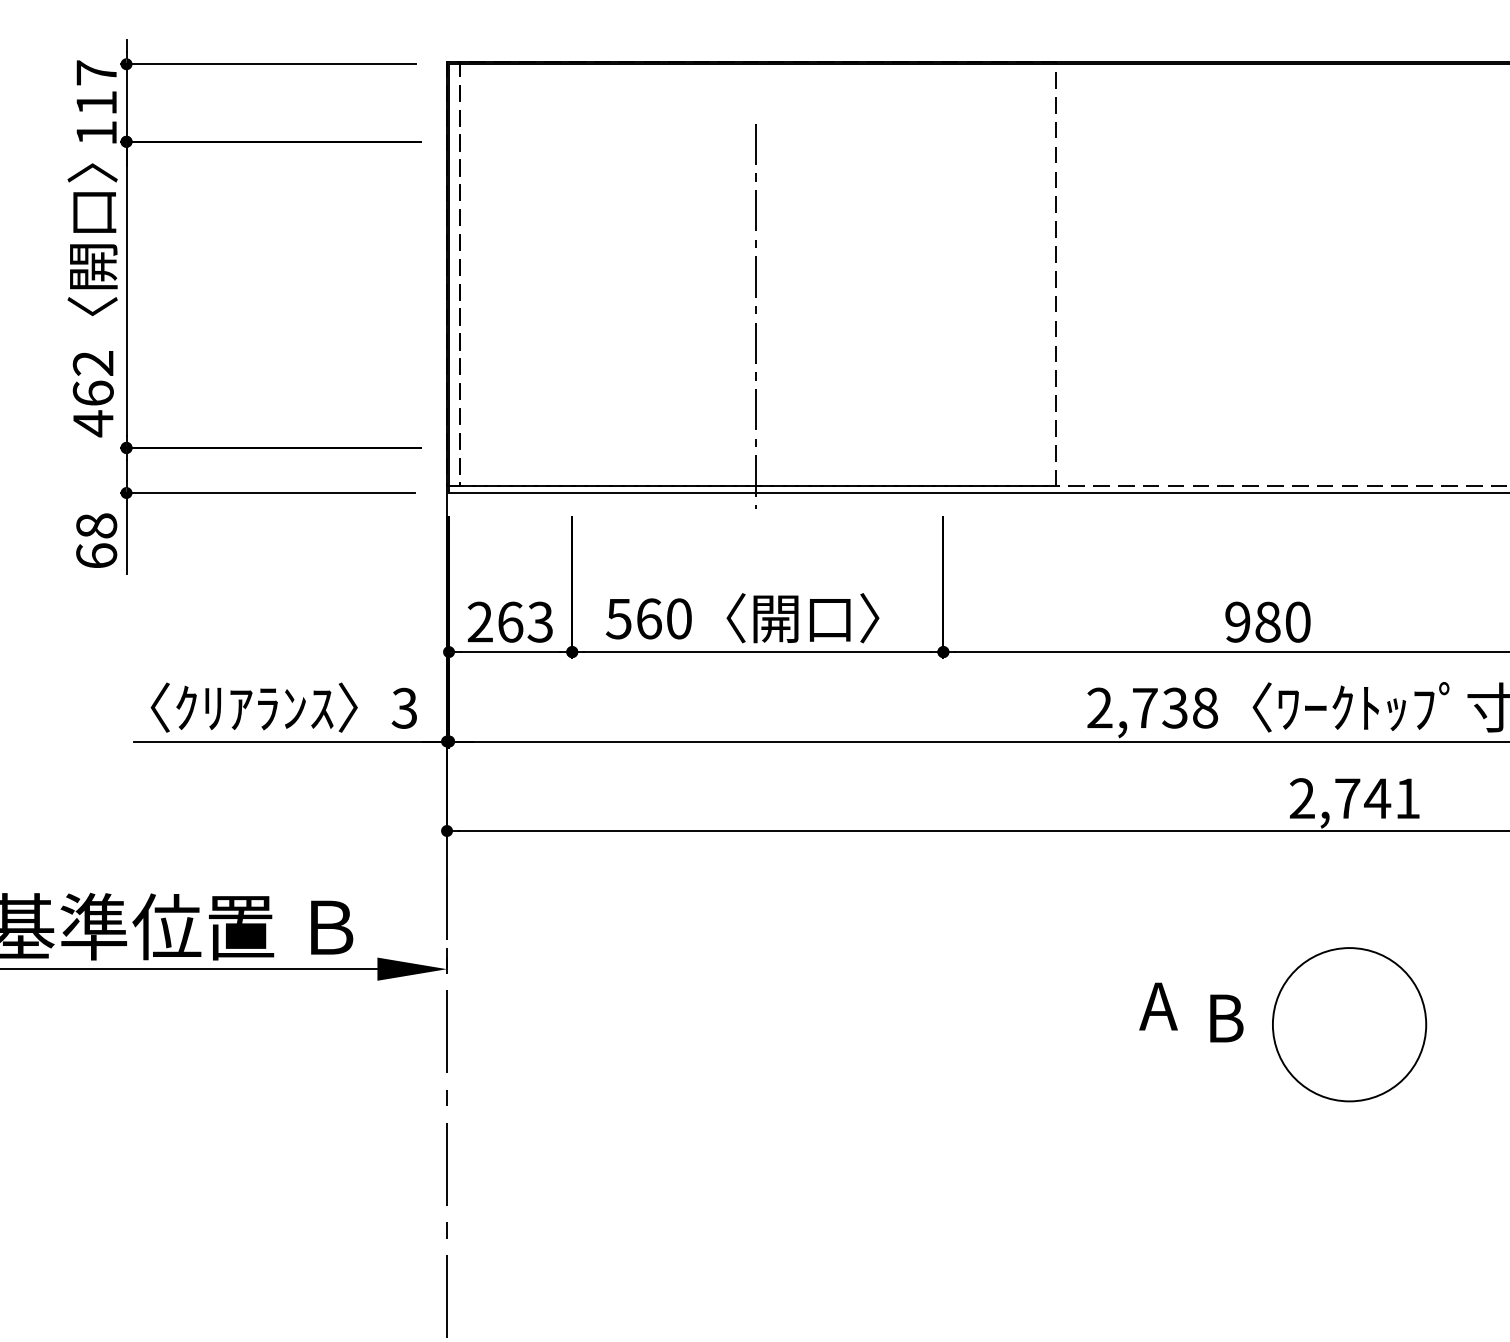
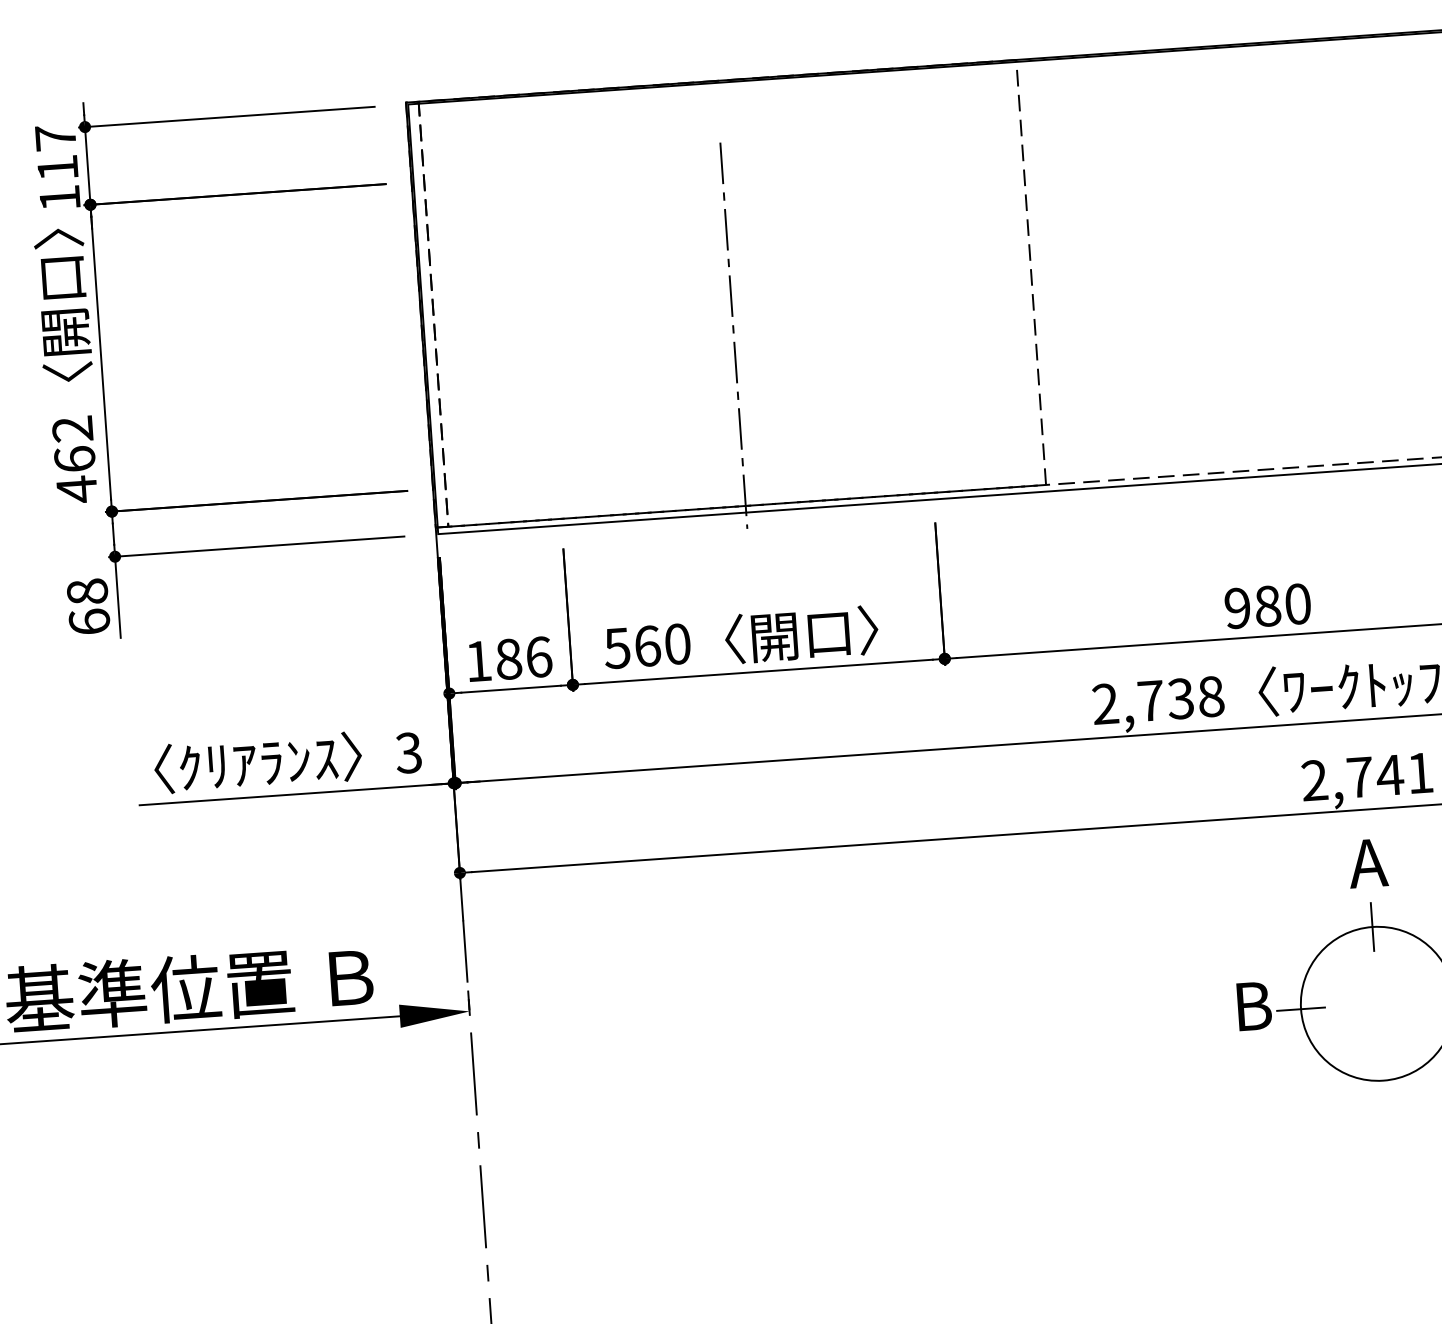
text: (510, 621) -> (508, 658), 263 -> 186
line: (1349, 947) -> (1372, 926), added
text: (1158, 1006) -> (1367, 863), moved
line: (1272, 1024) -> (1300, 1009), added

